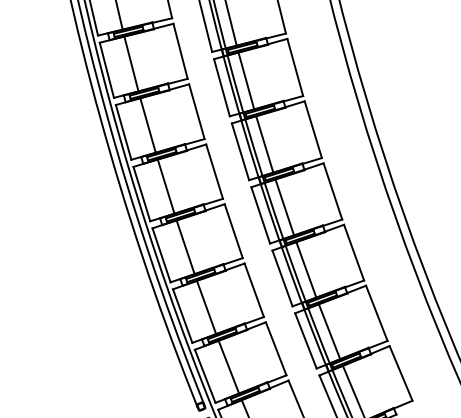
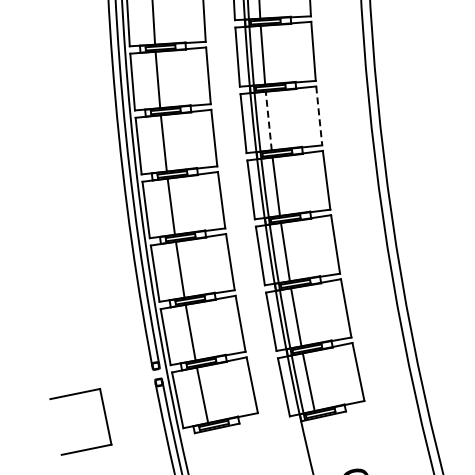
line: (313, 129) -> (319, 115), solid -> dashed
line: (264, 144) -> (268, 121), solid -> dashed

